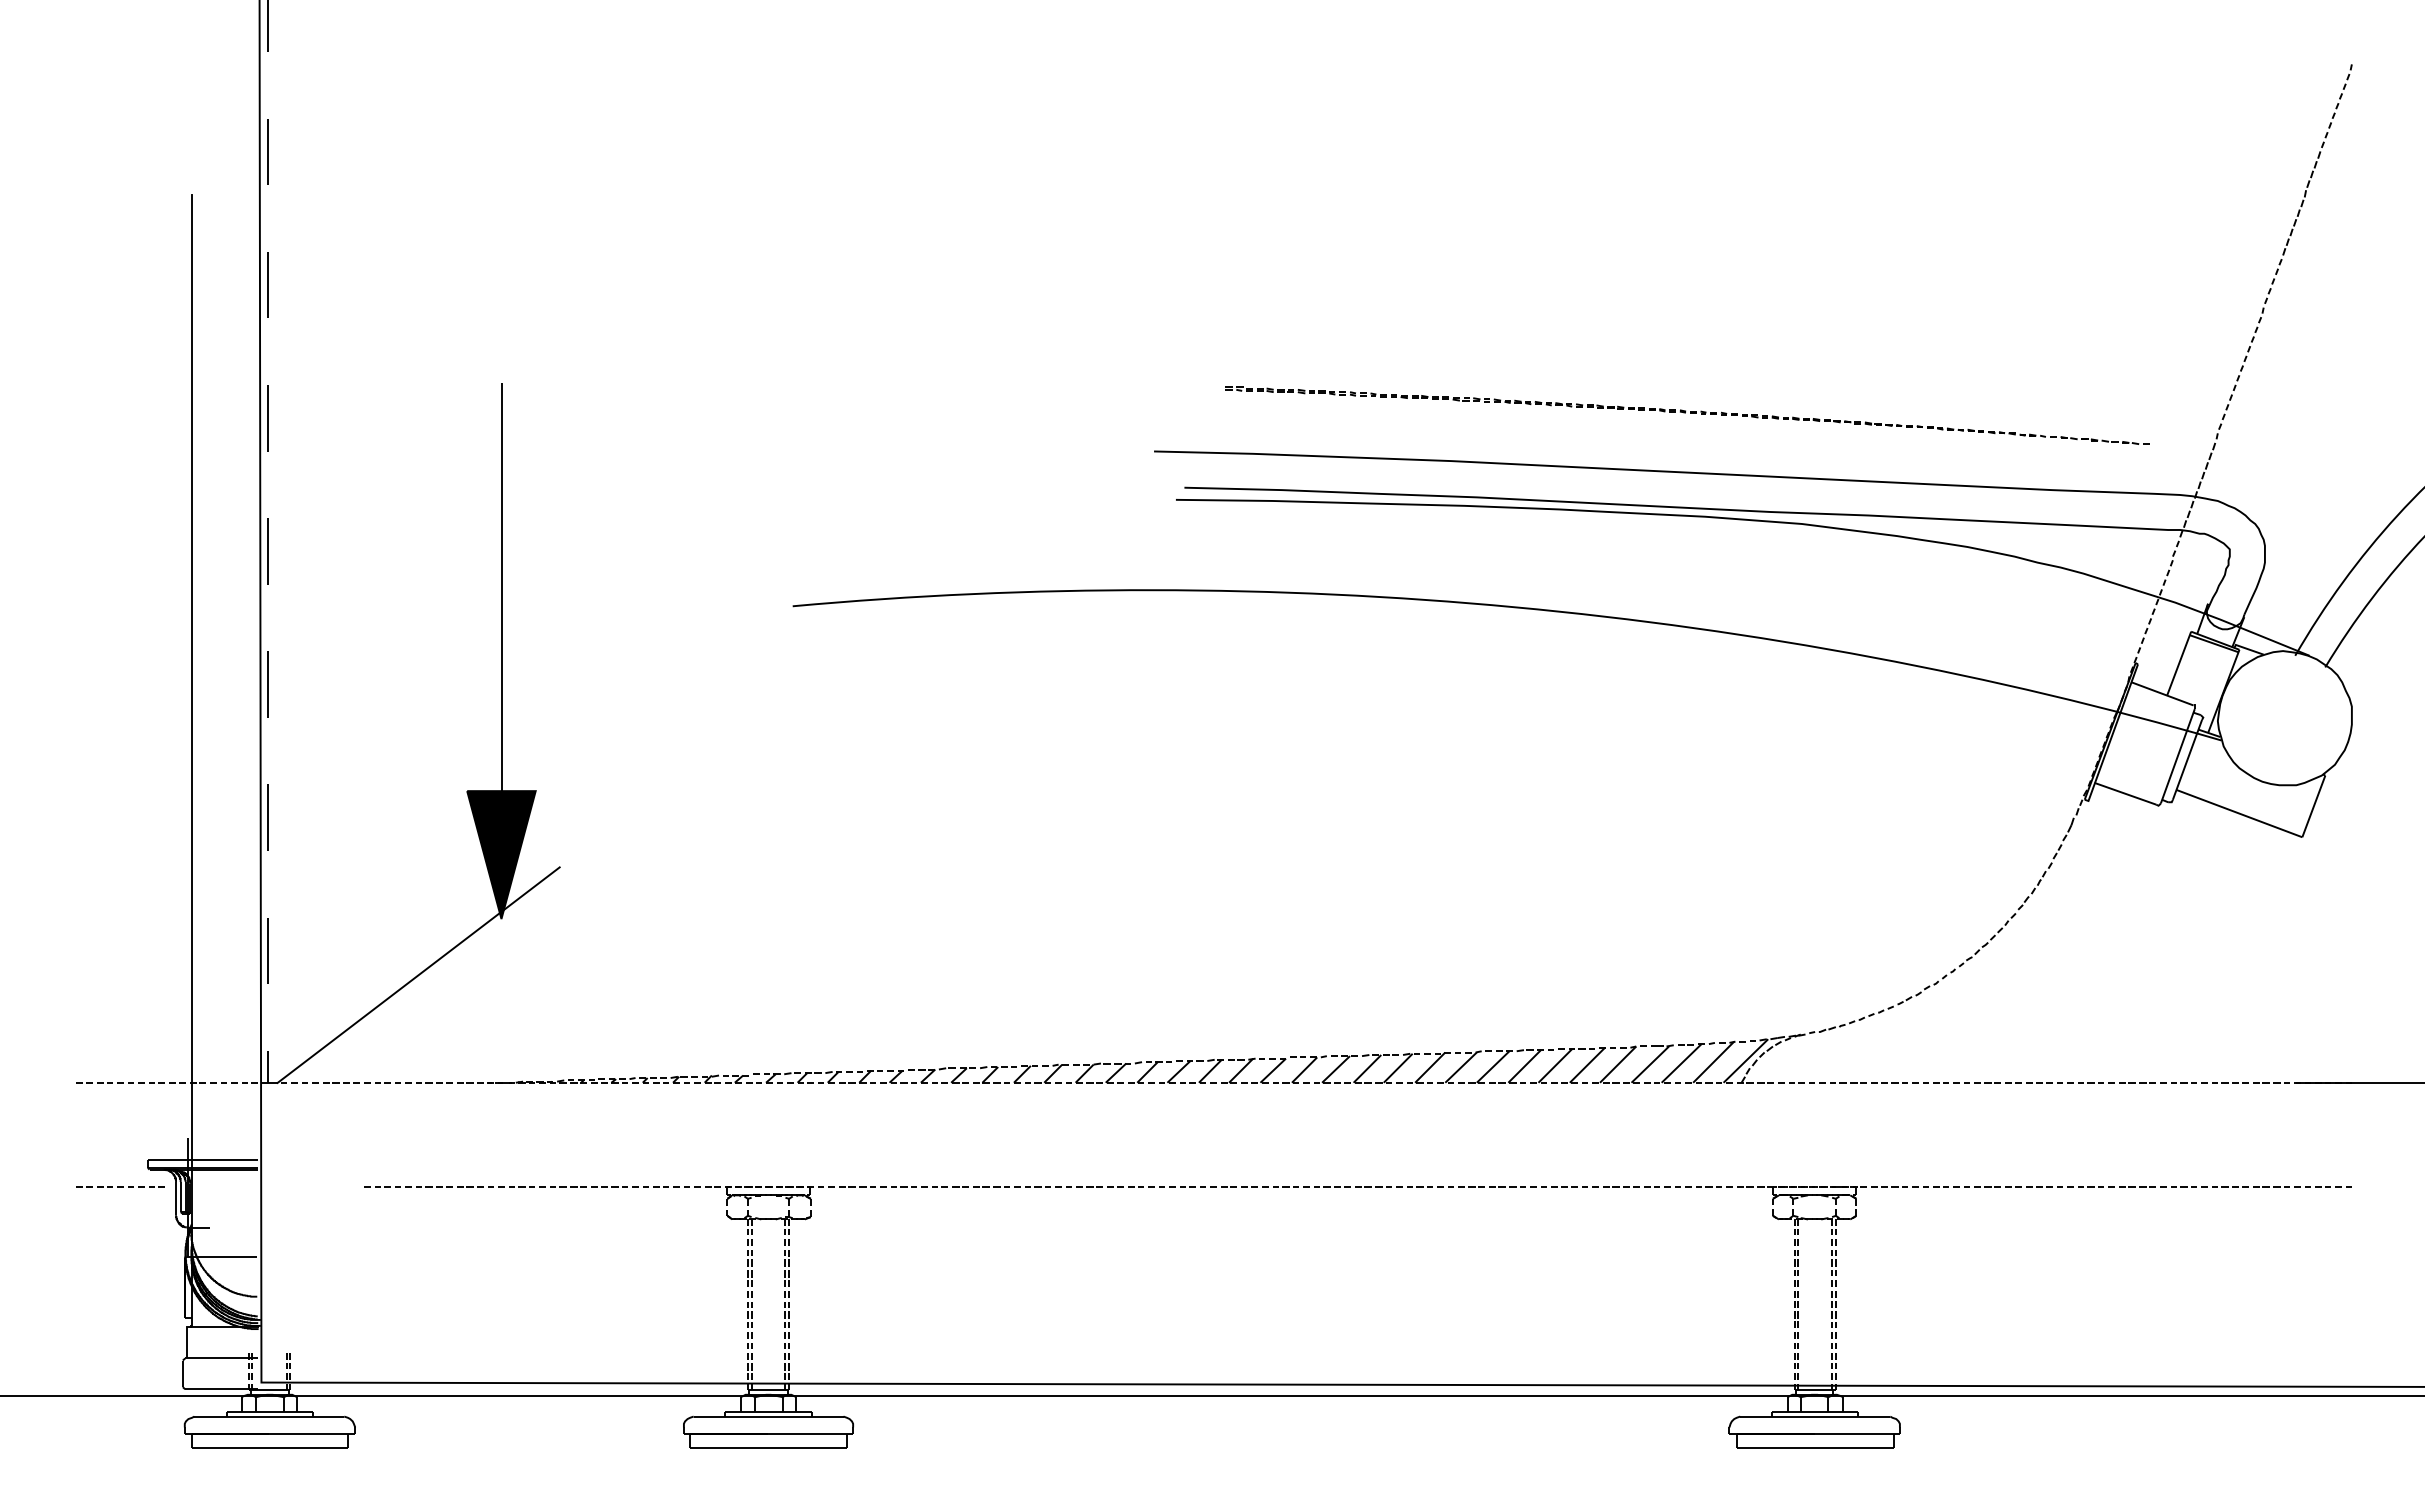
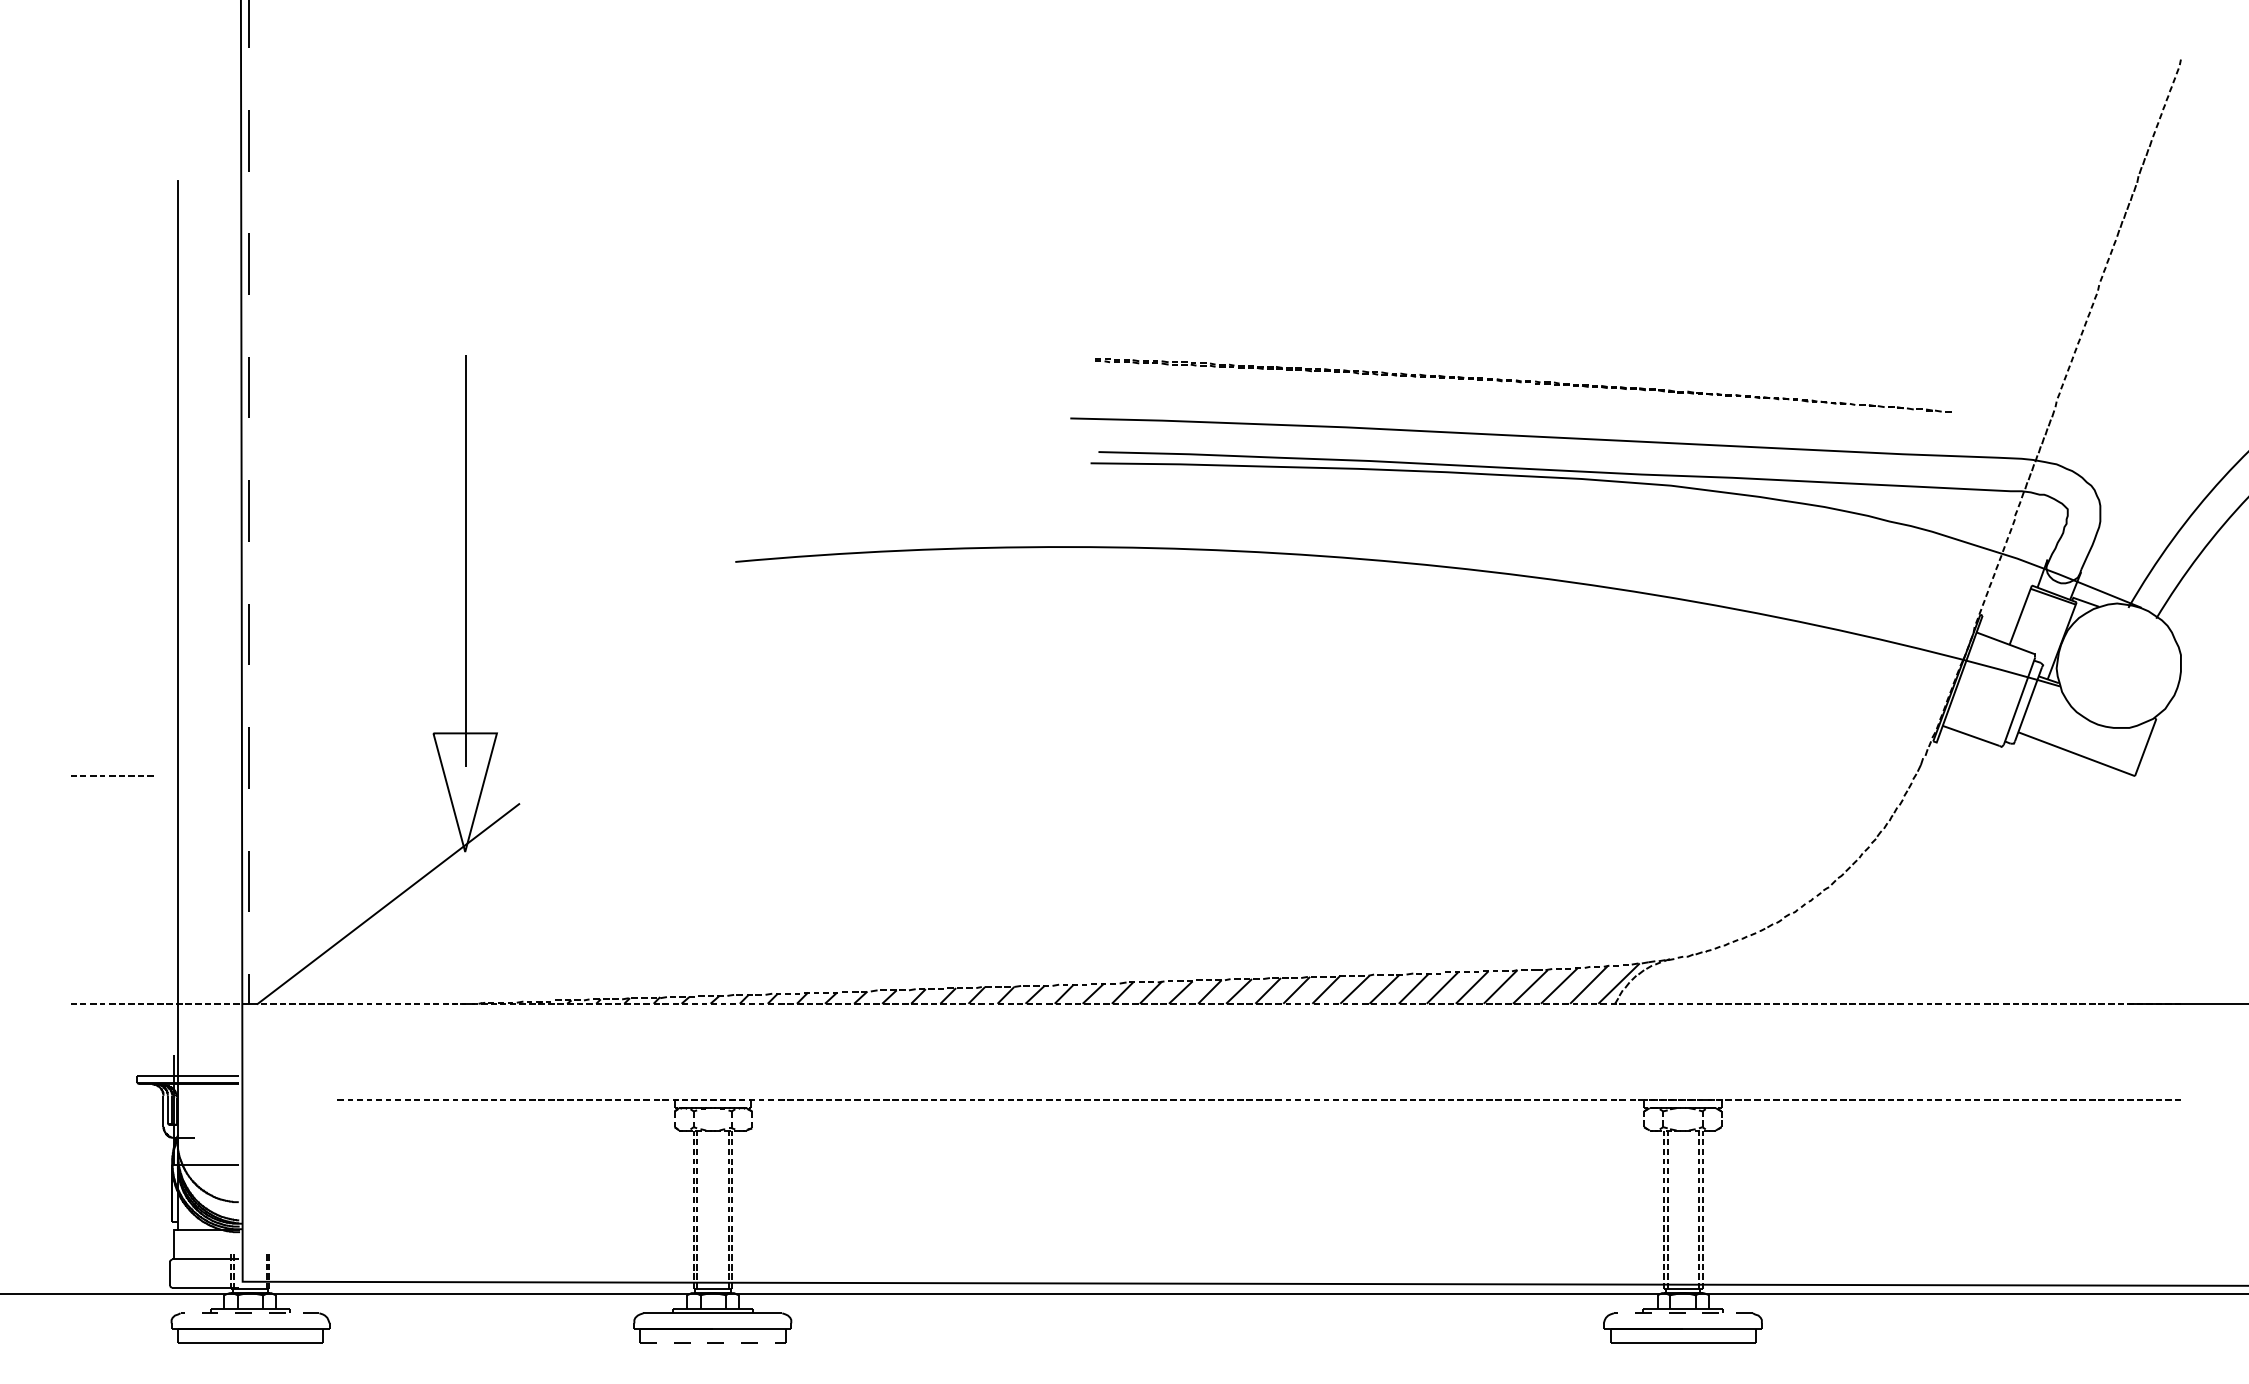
part: (1688, 415) -> (1523, 385), moved
fill: (500, 854) -> (464, 792), removed
line: (121, 1185) -> (112, 775), moved
line: (268, 1416) -> (249, 1313), solid -> dashed
line: (1815, 1416) -> (1683, 1313), solid -> dashed
line: (768, 1448) -> (712, 1342), solid -> dashed

